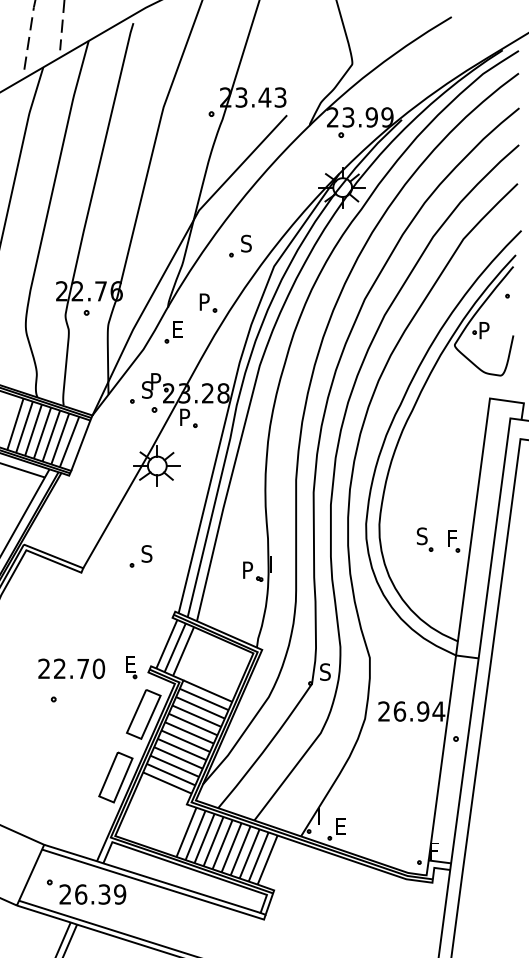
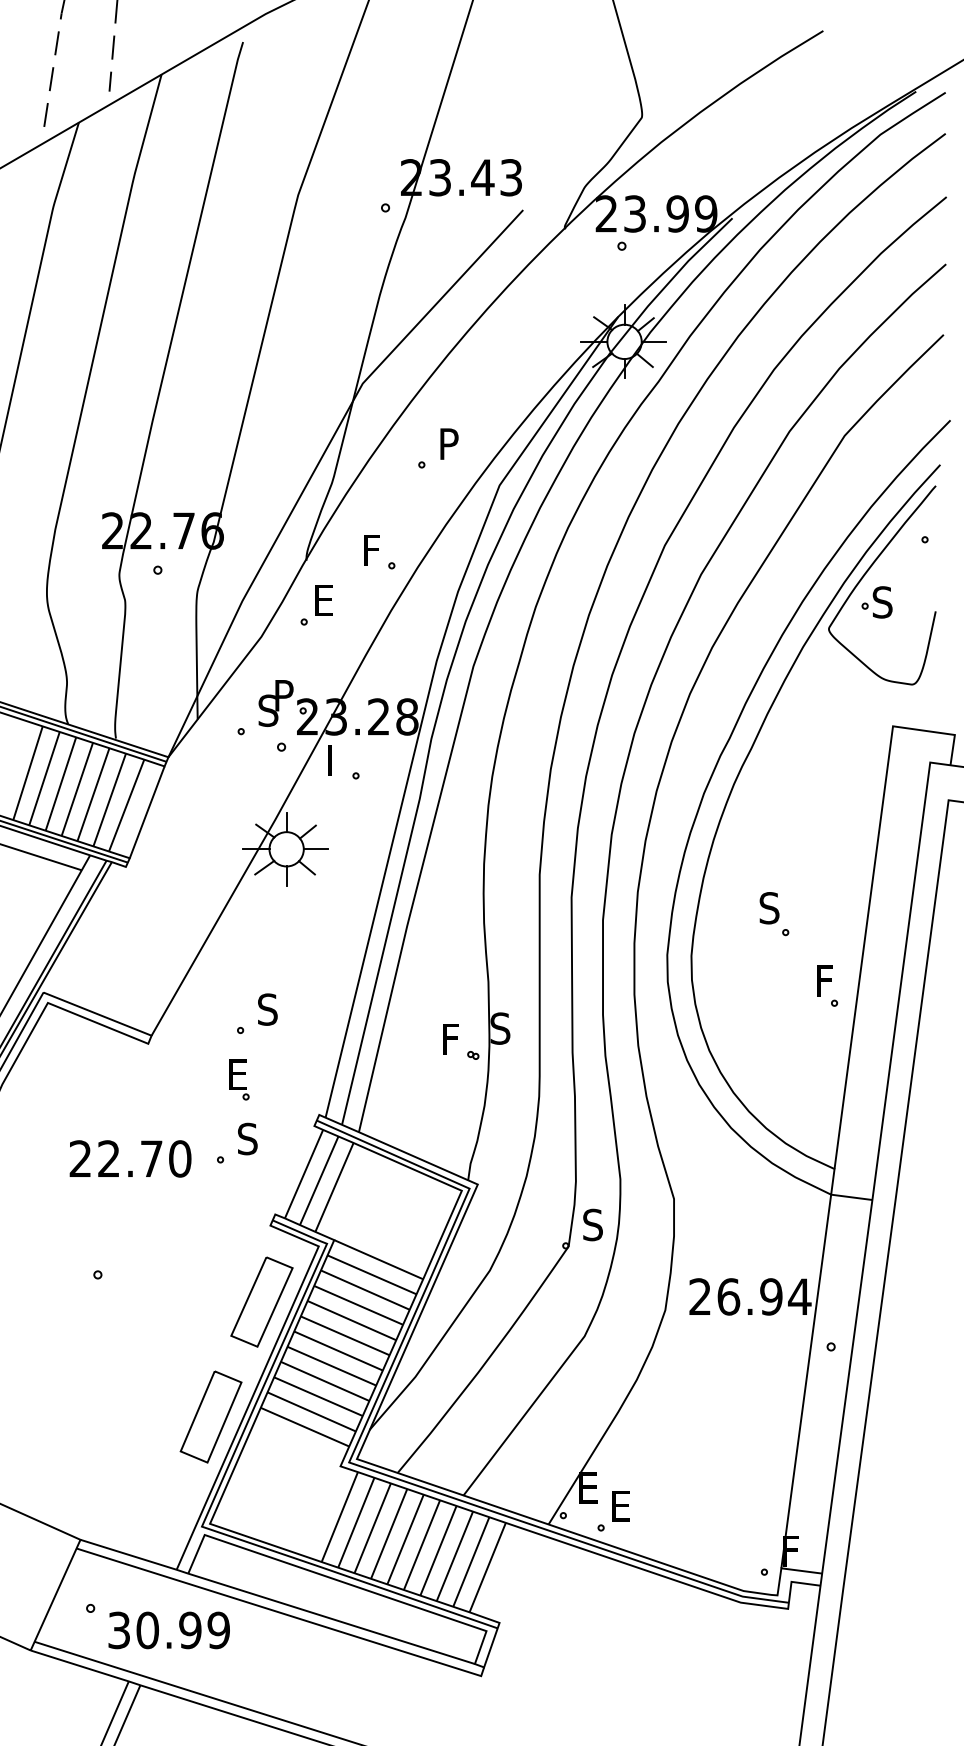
text: (246, 243) -> (449, 443), S -> P
text: (204, 301) -> (372, 549), P -> F
text: (484, 330) -> (883, 602), P -> S
text: (185, 416) -> (337, 759), P -> I
part: (424, 539) -> (773, 914), moved
text: (274, 564) -> (500, 1028), I -> S
text: (248, 569) -> (452, 1037), P -> F
part: (129, 627) -> (235, 1143), added
part: (131, 667) -> (239, 1079), moved
text: (71, 668) -> (130, 1158), moved
text: (323, 816) -> (589, 1488), I -> E
text: (84, 894) -> (153, 1630), 26.39 -> 30.99

